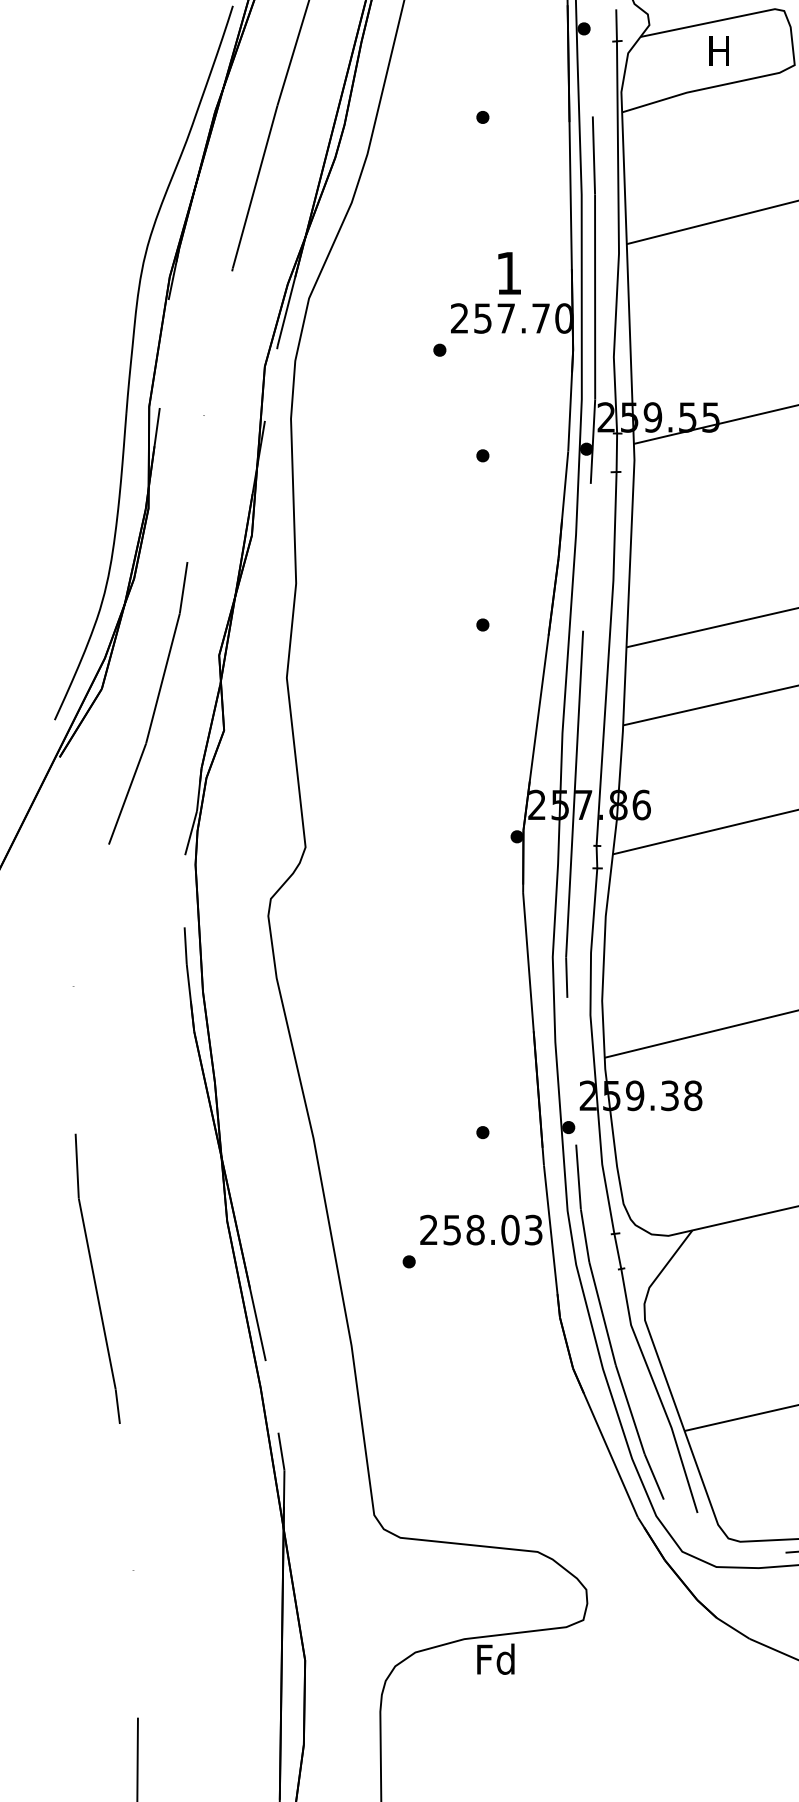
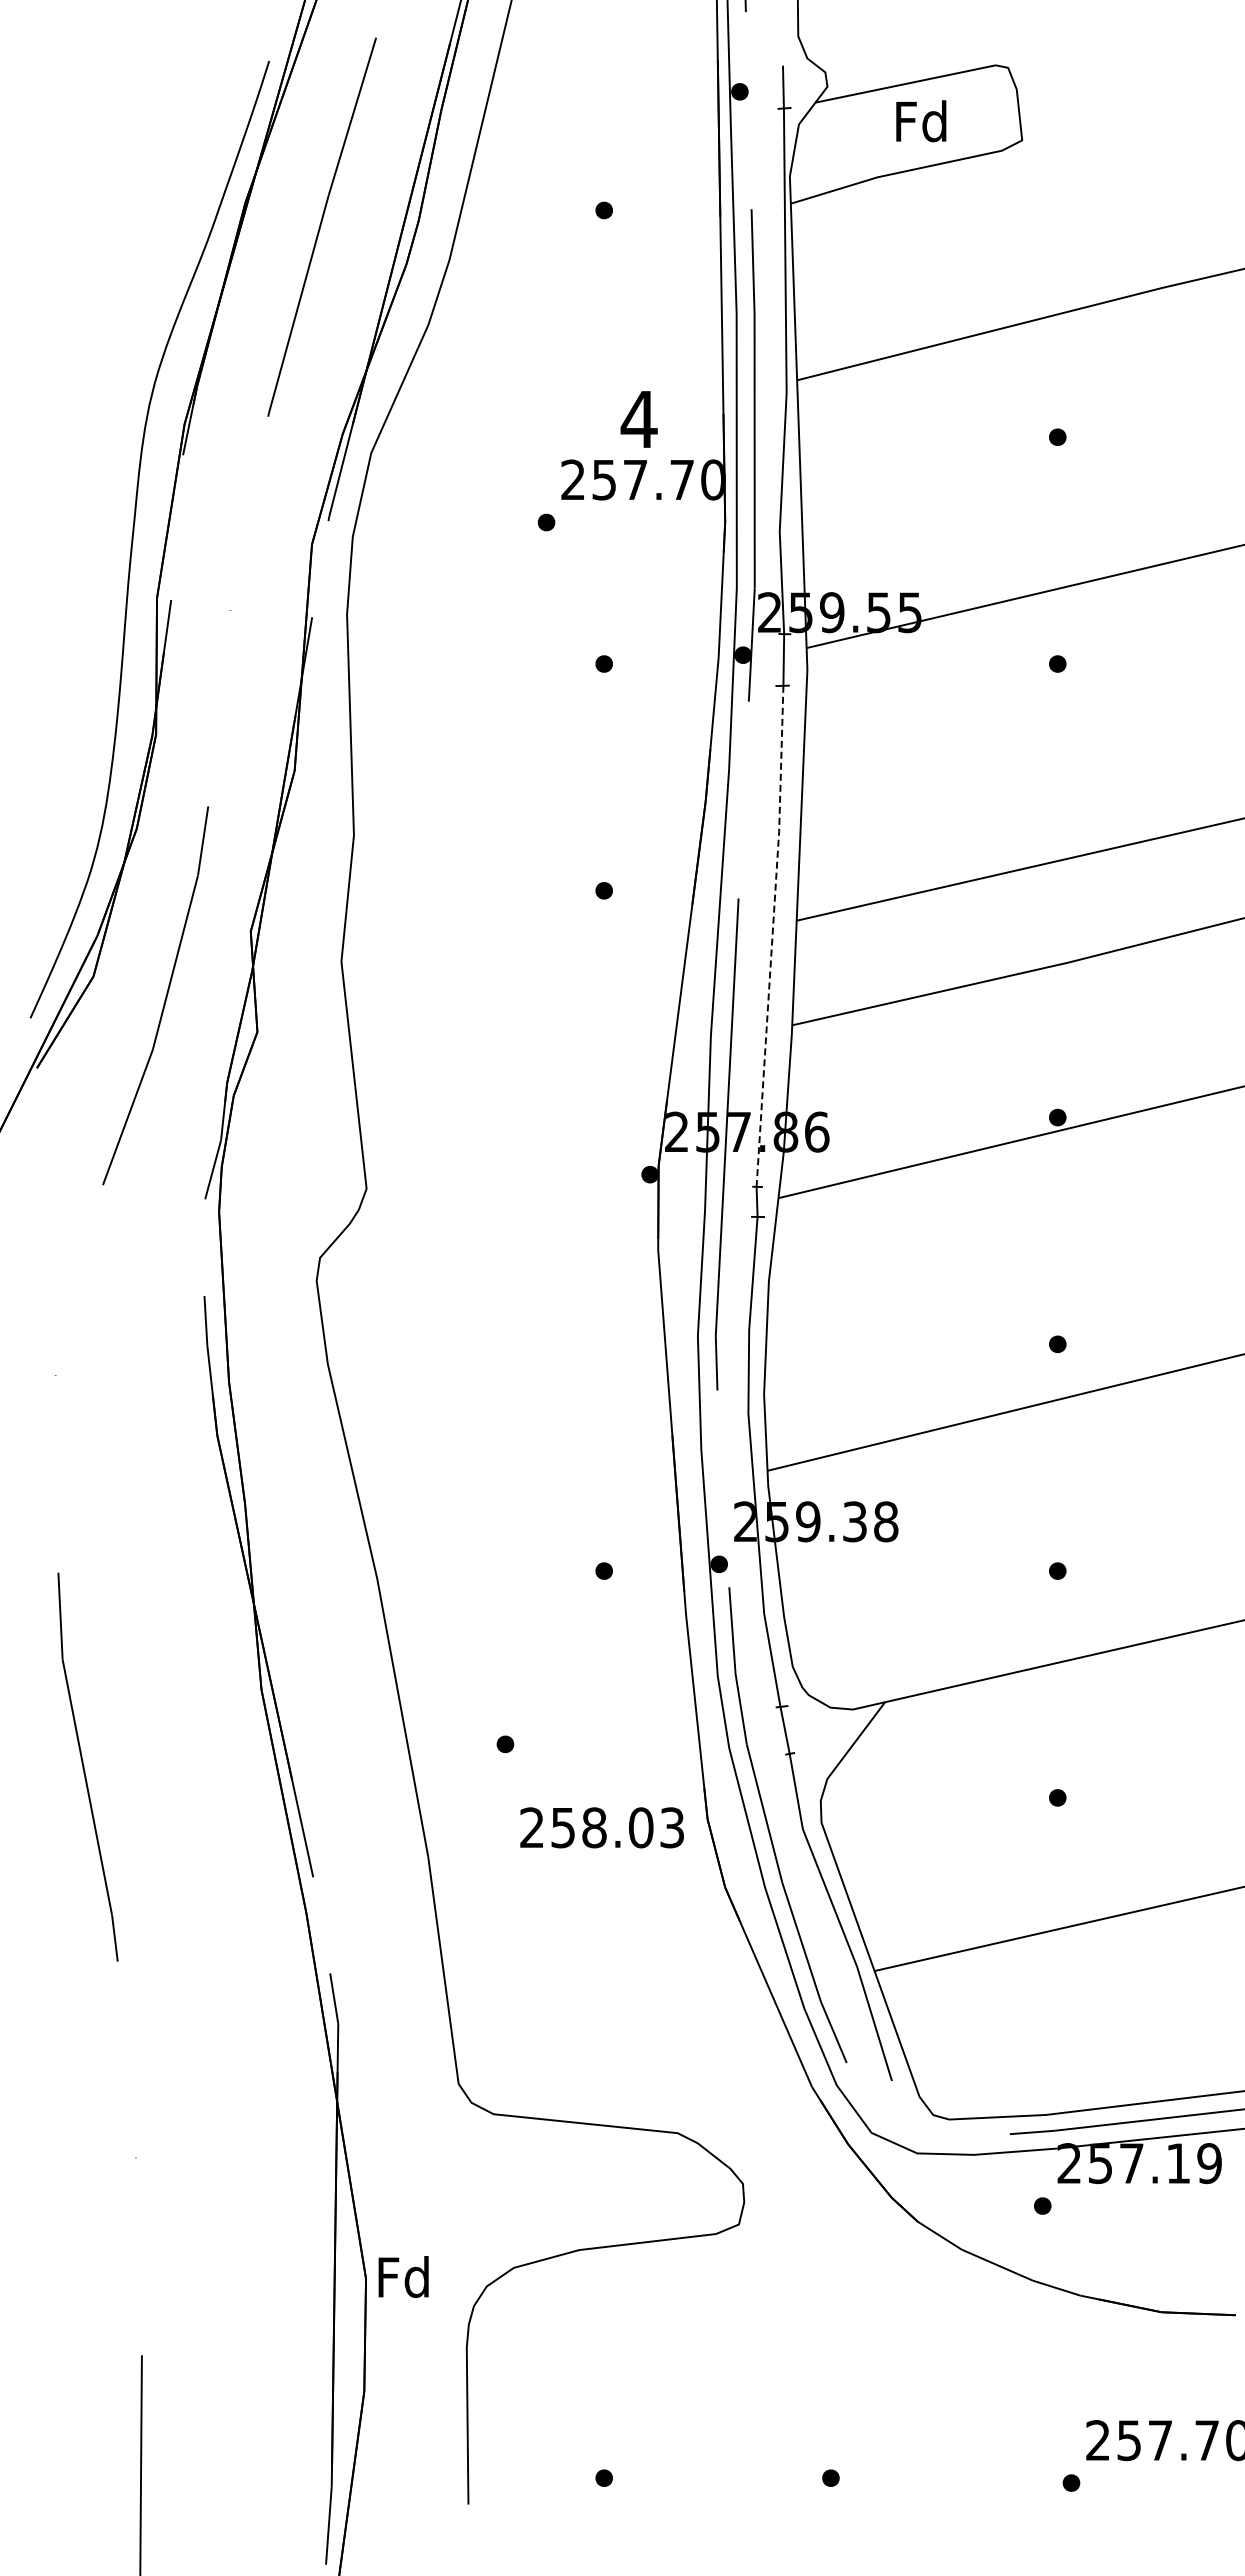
text: (719, 51) -> (921, 121), H -> Fd
text: (508, 273) -> (638, 419), 1 -> 4
line: (608, 658) -> (772, 935), solid -> dashed
text: (480, 1229) -> (601, 1827), moved
text: (495, 1658) -> (403, 2276), moved

